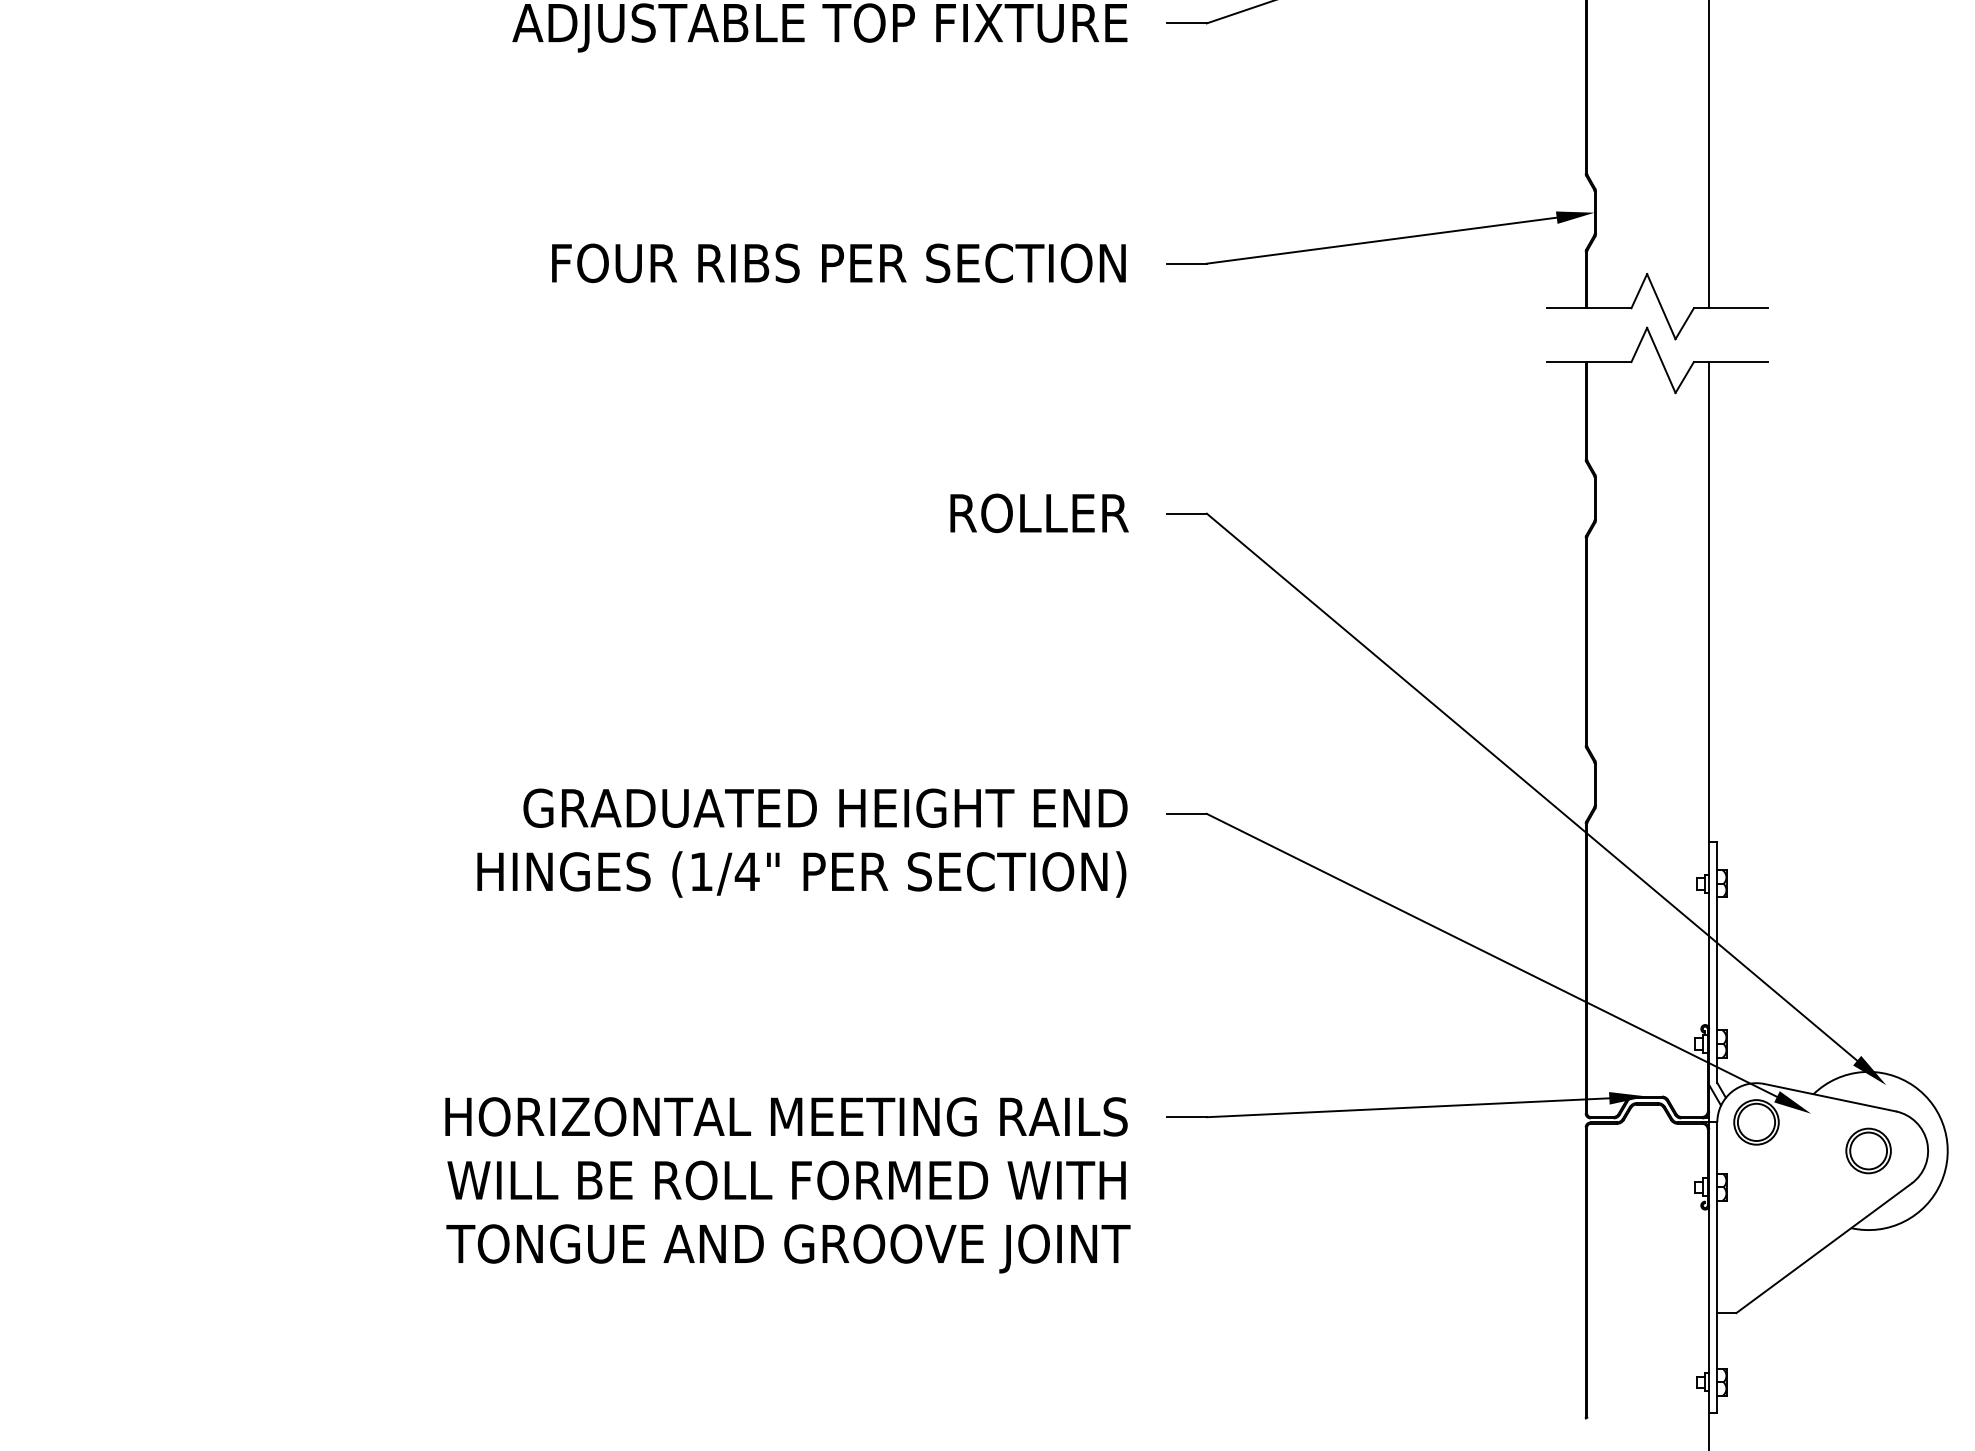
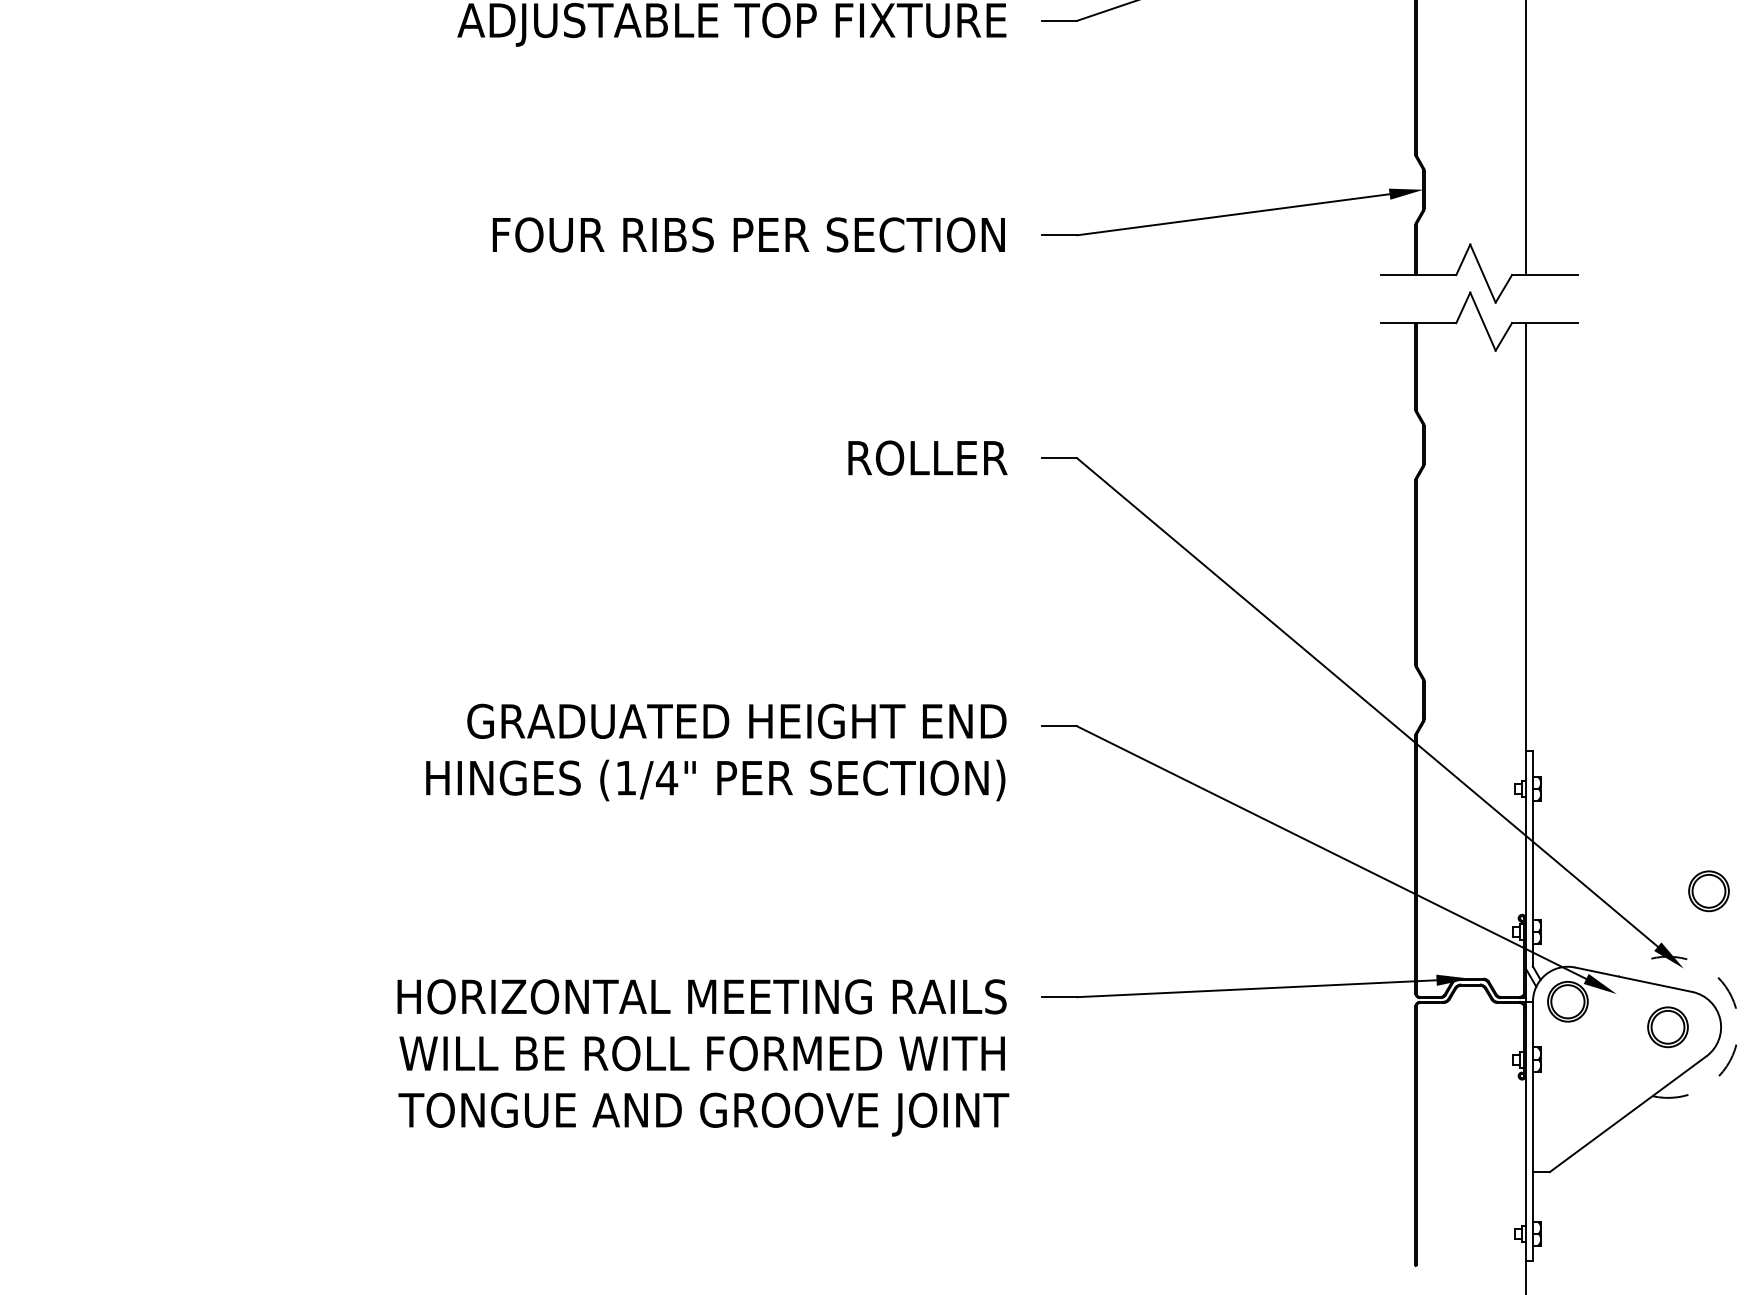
part: (1913, 998) -> (1708, 891), added
arc: (1944, 1129) -> (1735, 1008), solid -> dashed

